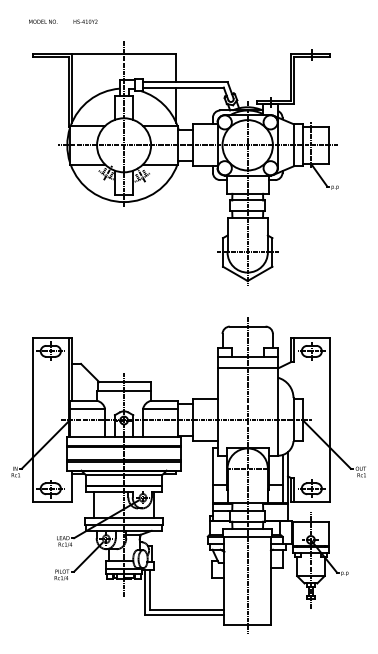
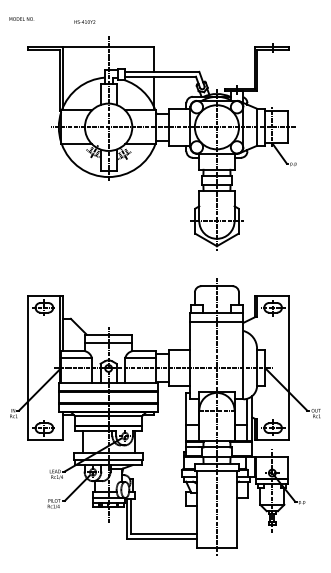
text: (42, 21) -> (21, 18), moved
text: (85, 21) -> (84, 21), moved

